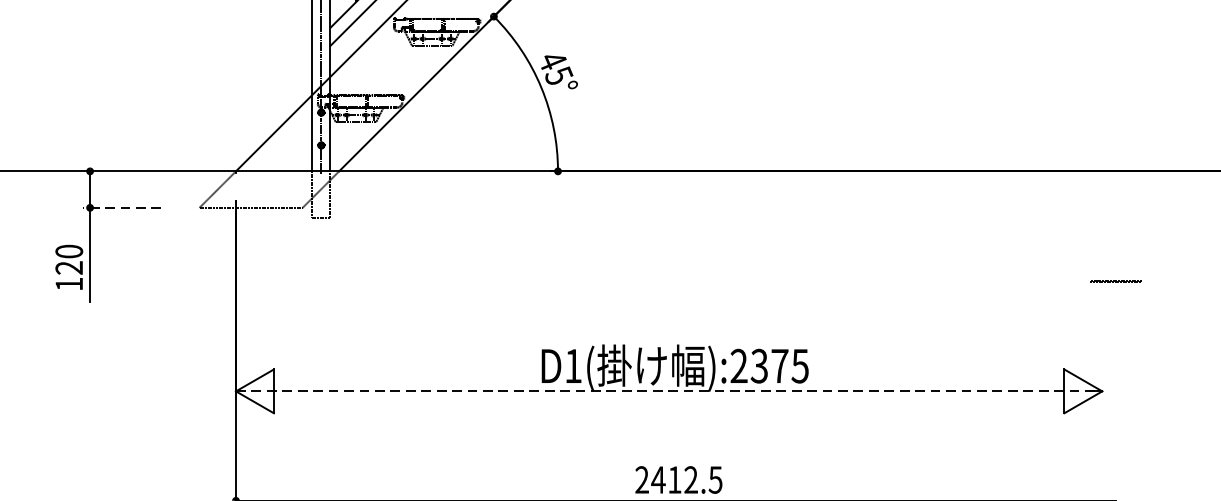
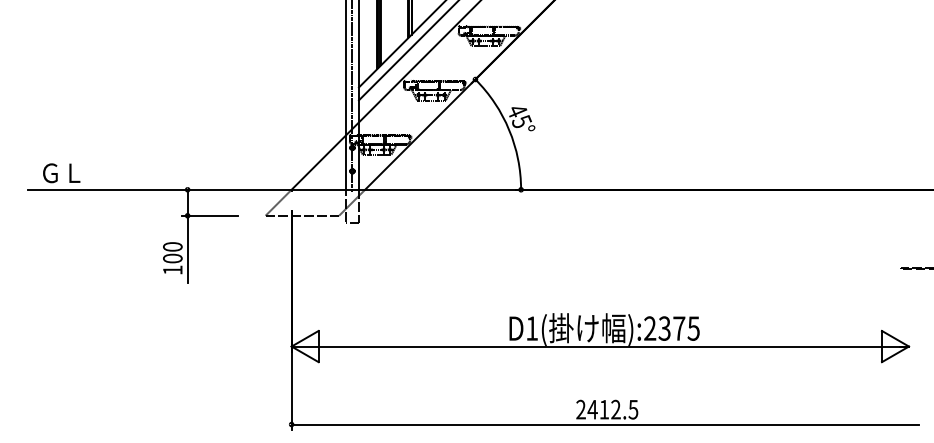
line: (122, 207) -> (210, 215), dashed -> solid
text: (68, 267) -> (172, 258), 120 -> 100
line: (669, 391) -> (600, 346), dashed -> solid

